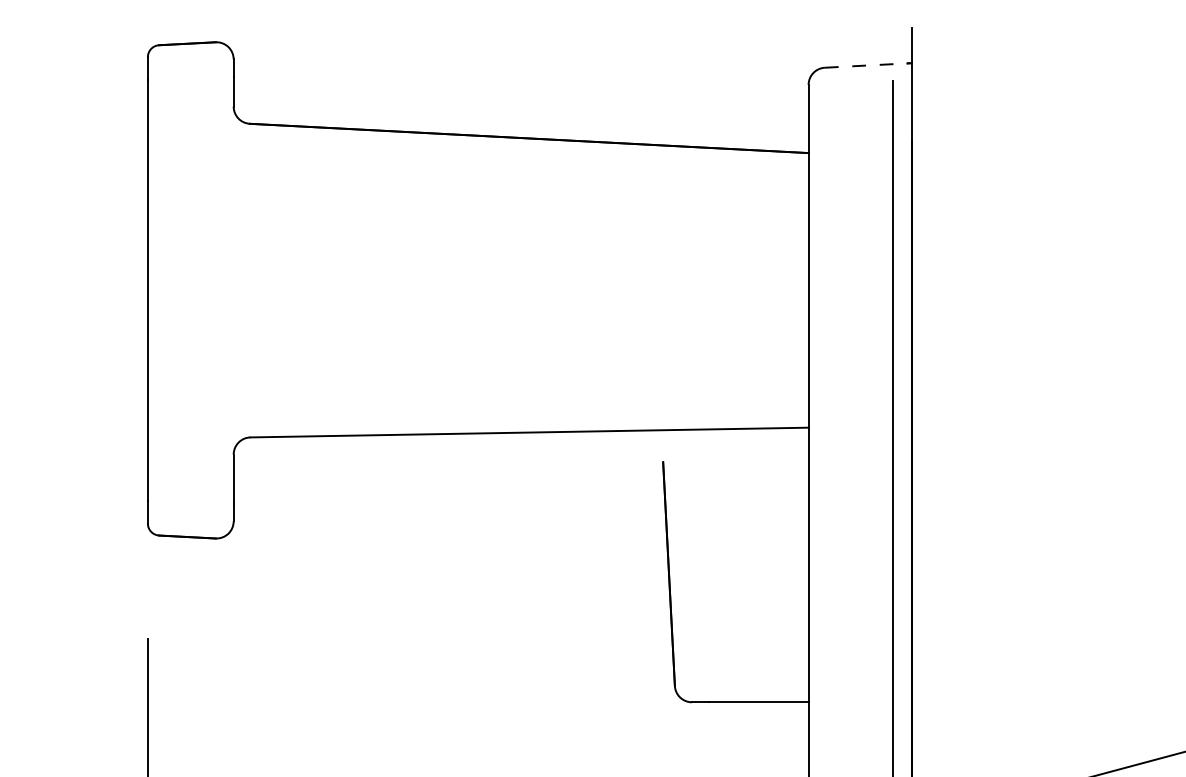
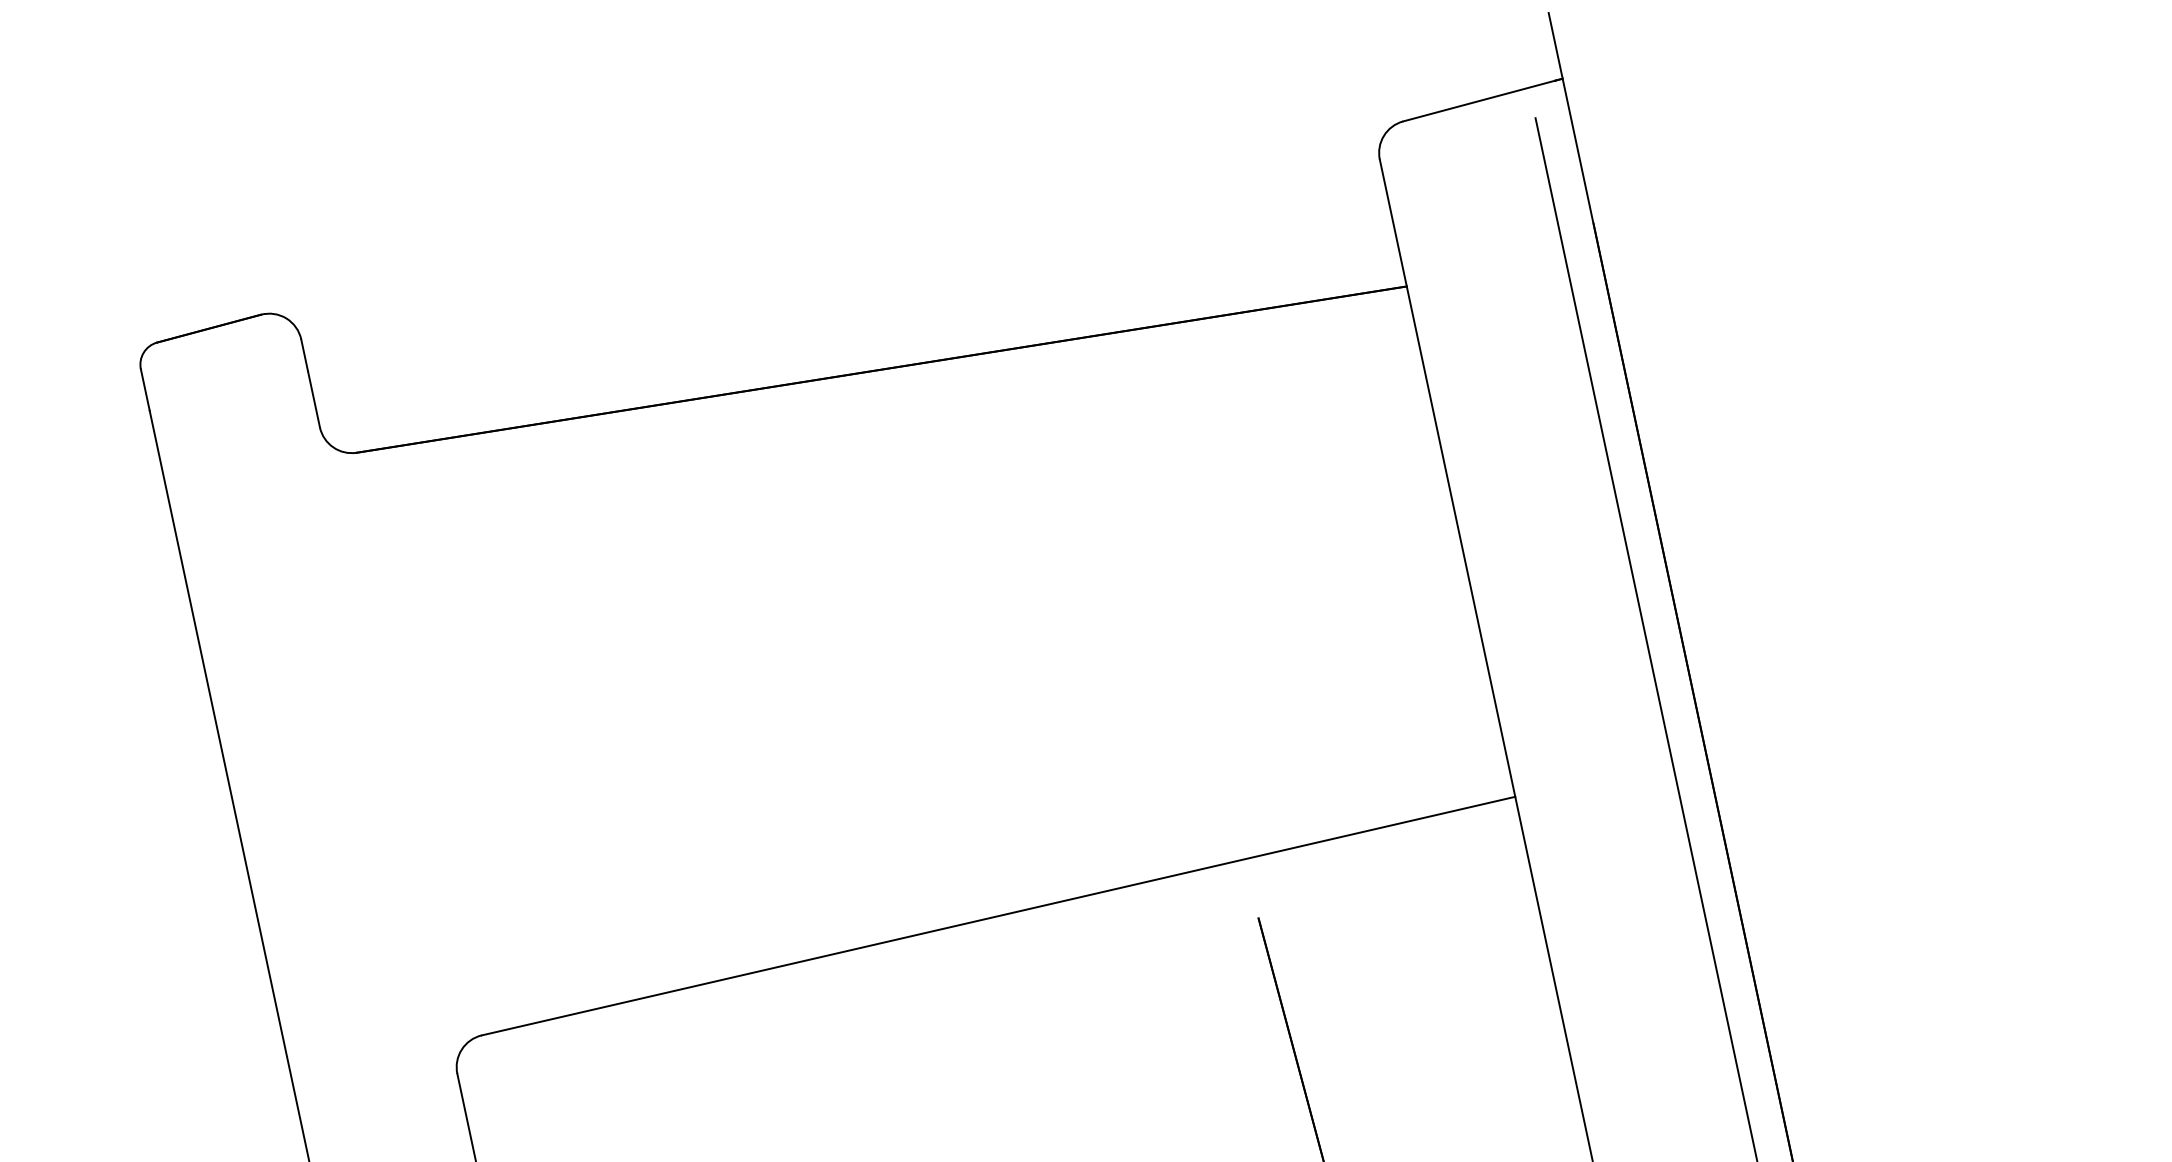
line: (866, 65) -> (1479, 100), dashed -> solid

